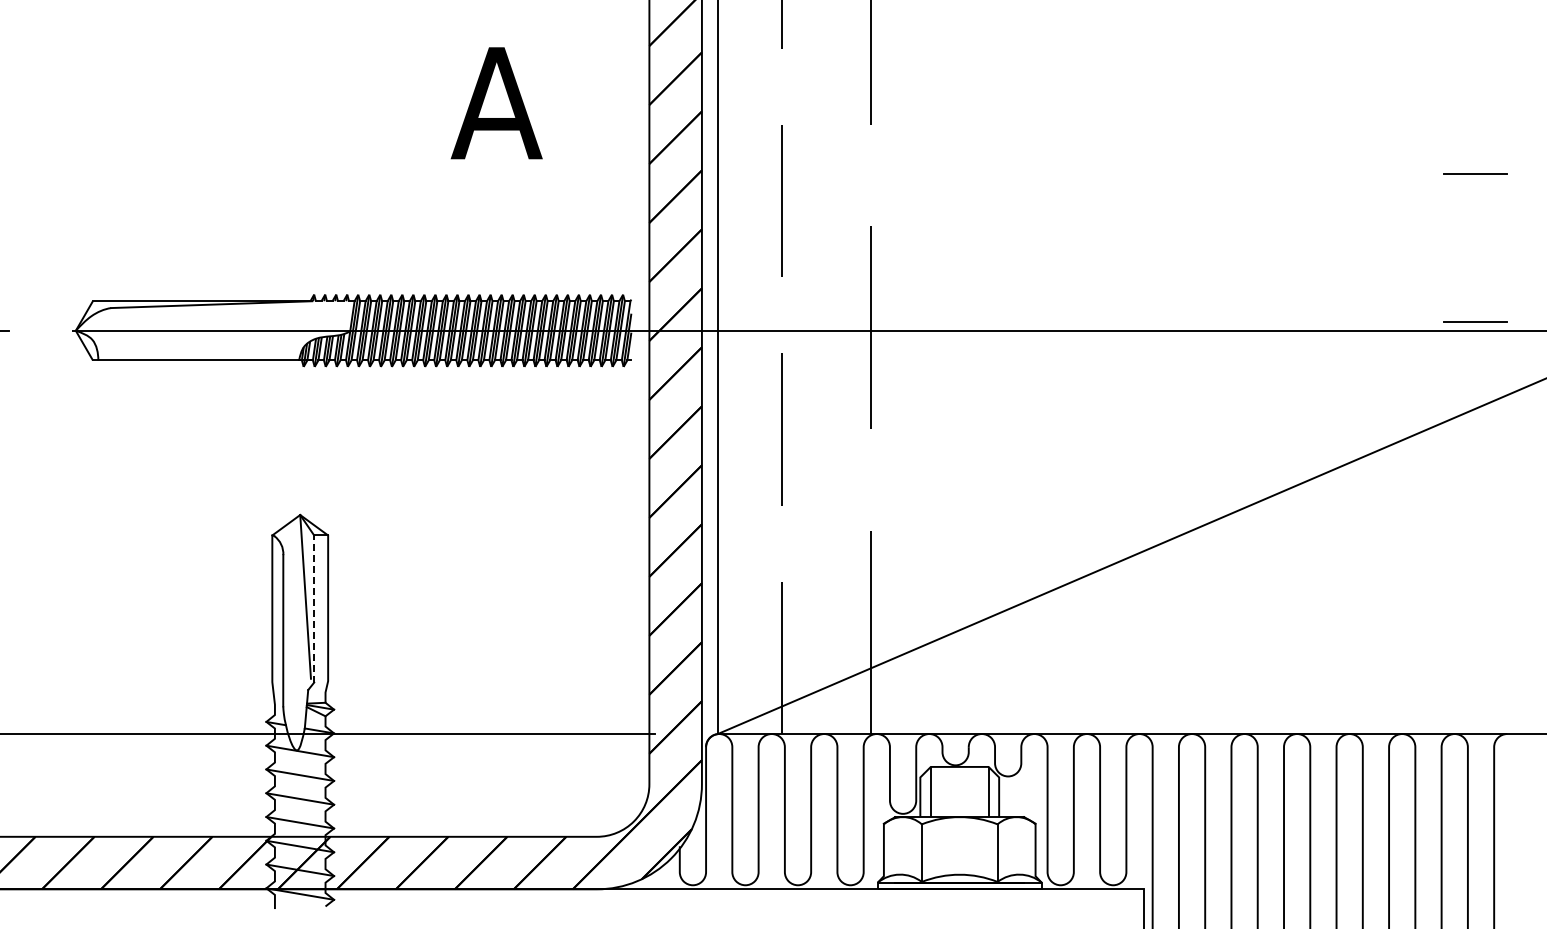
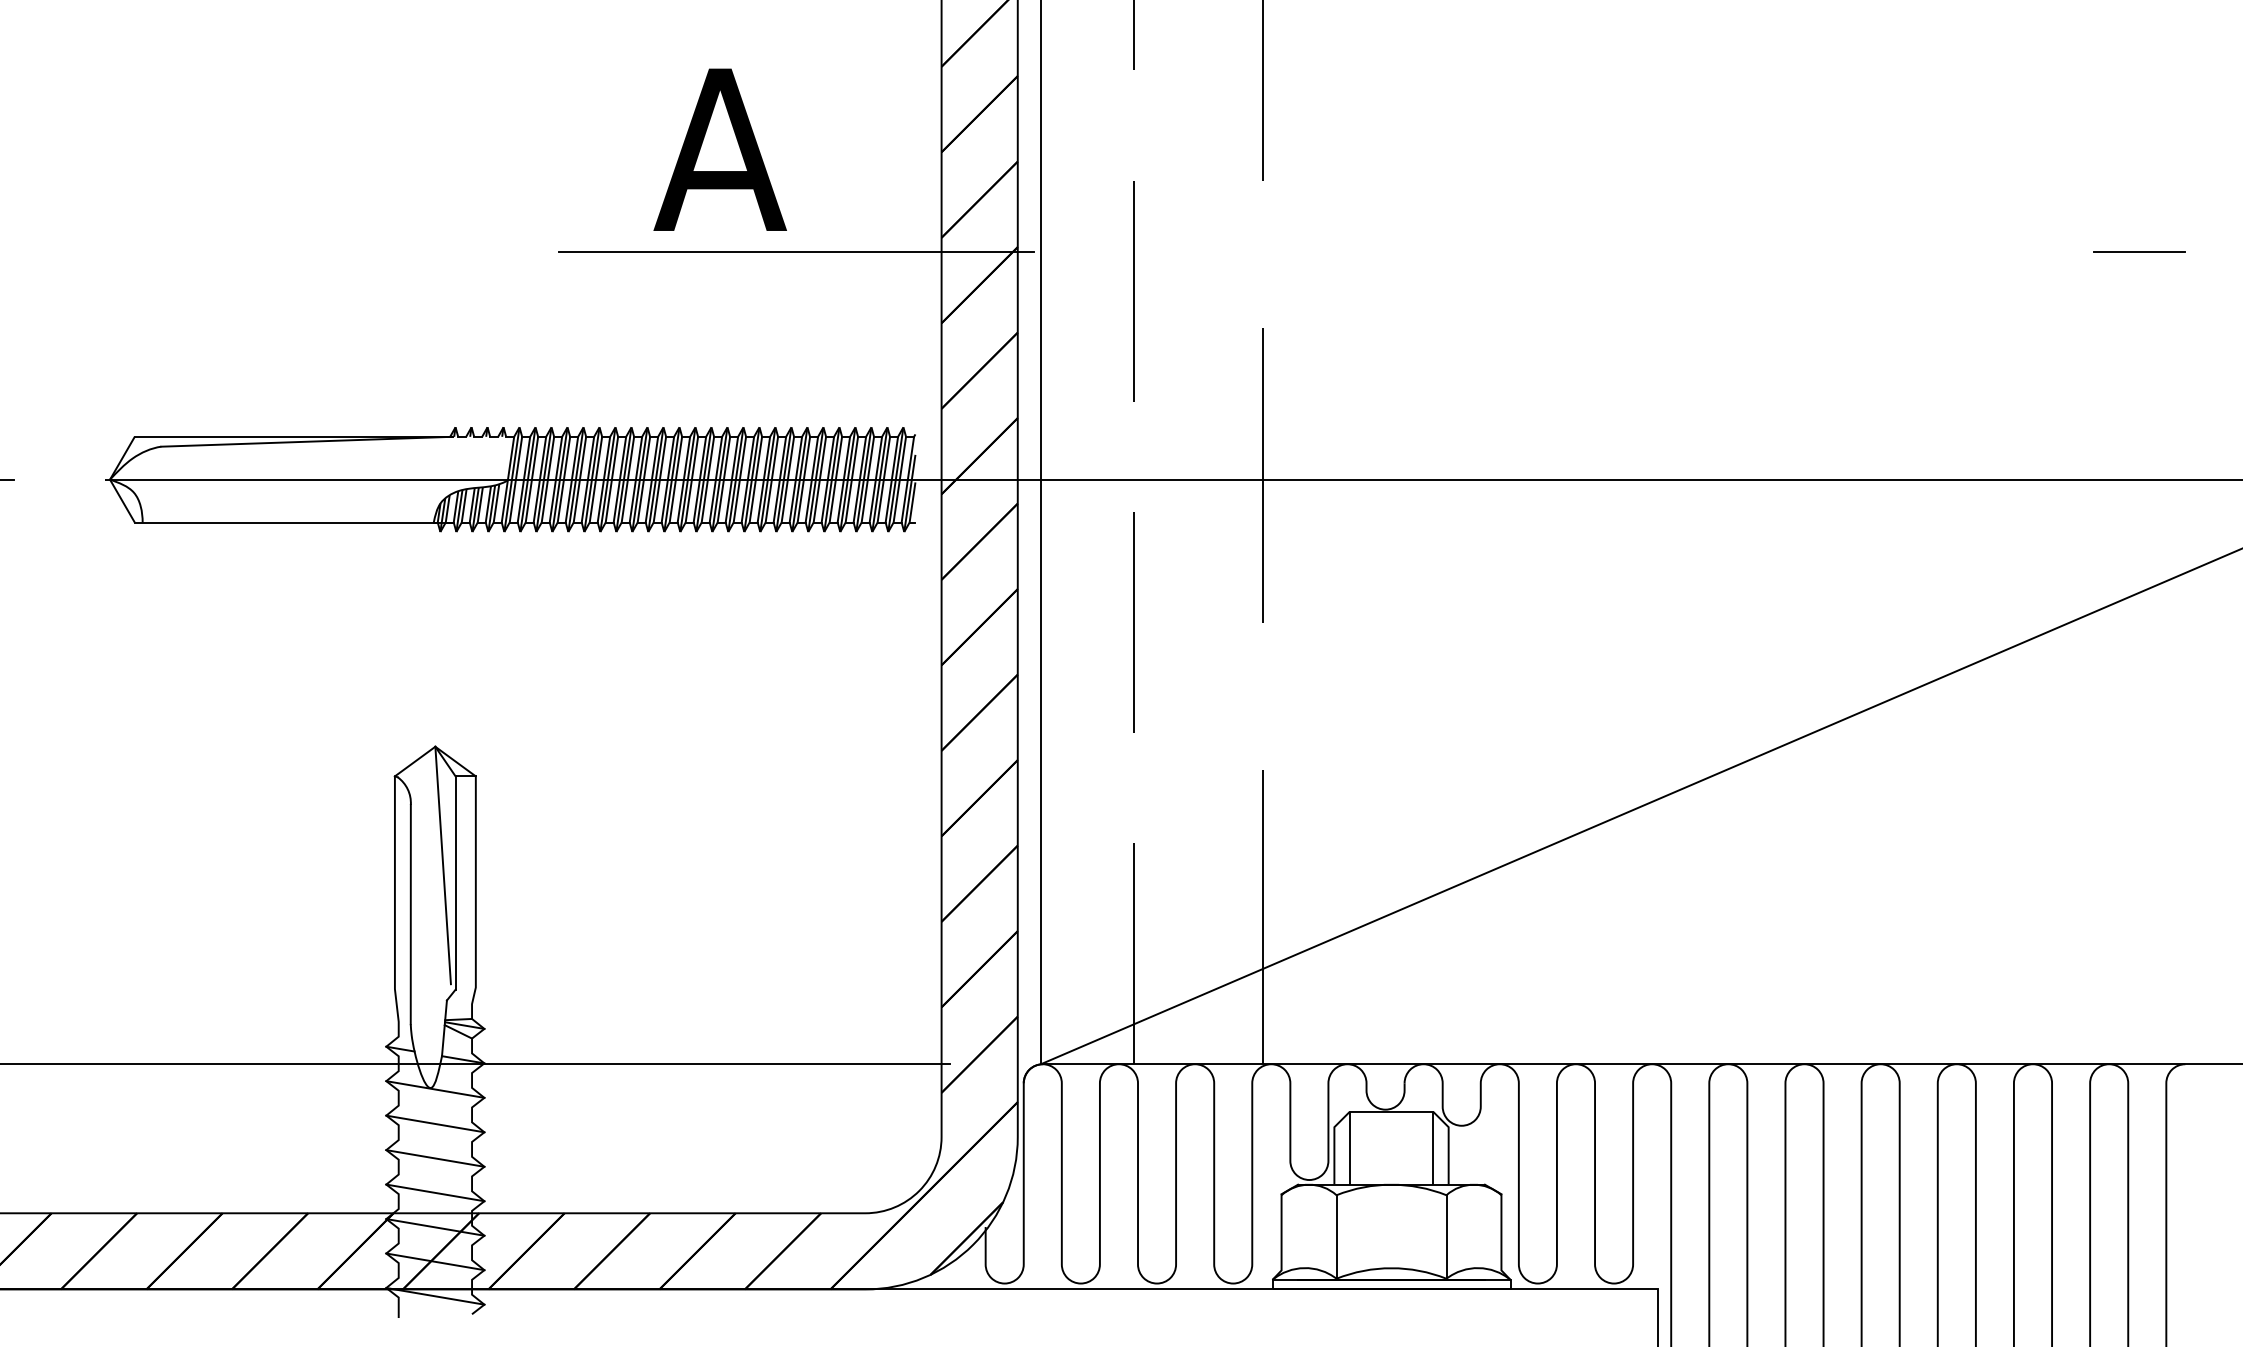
line: (548, 173) -> (795, 251), added
line: (1475, 321) -> (2139, 466), removed
line: (314, 609) -> (456, 883), dashed -> solid

